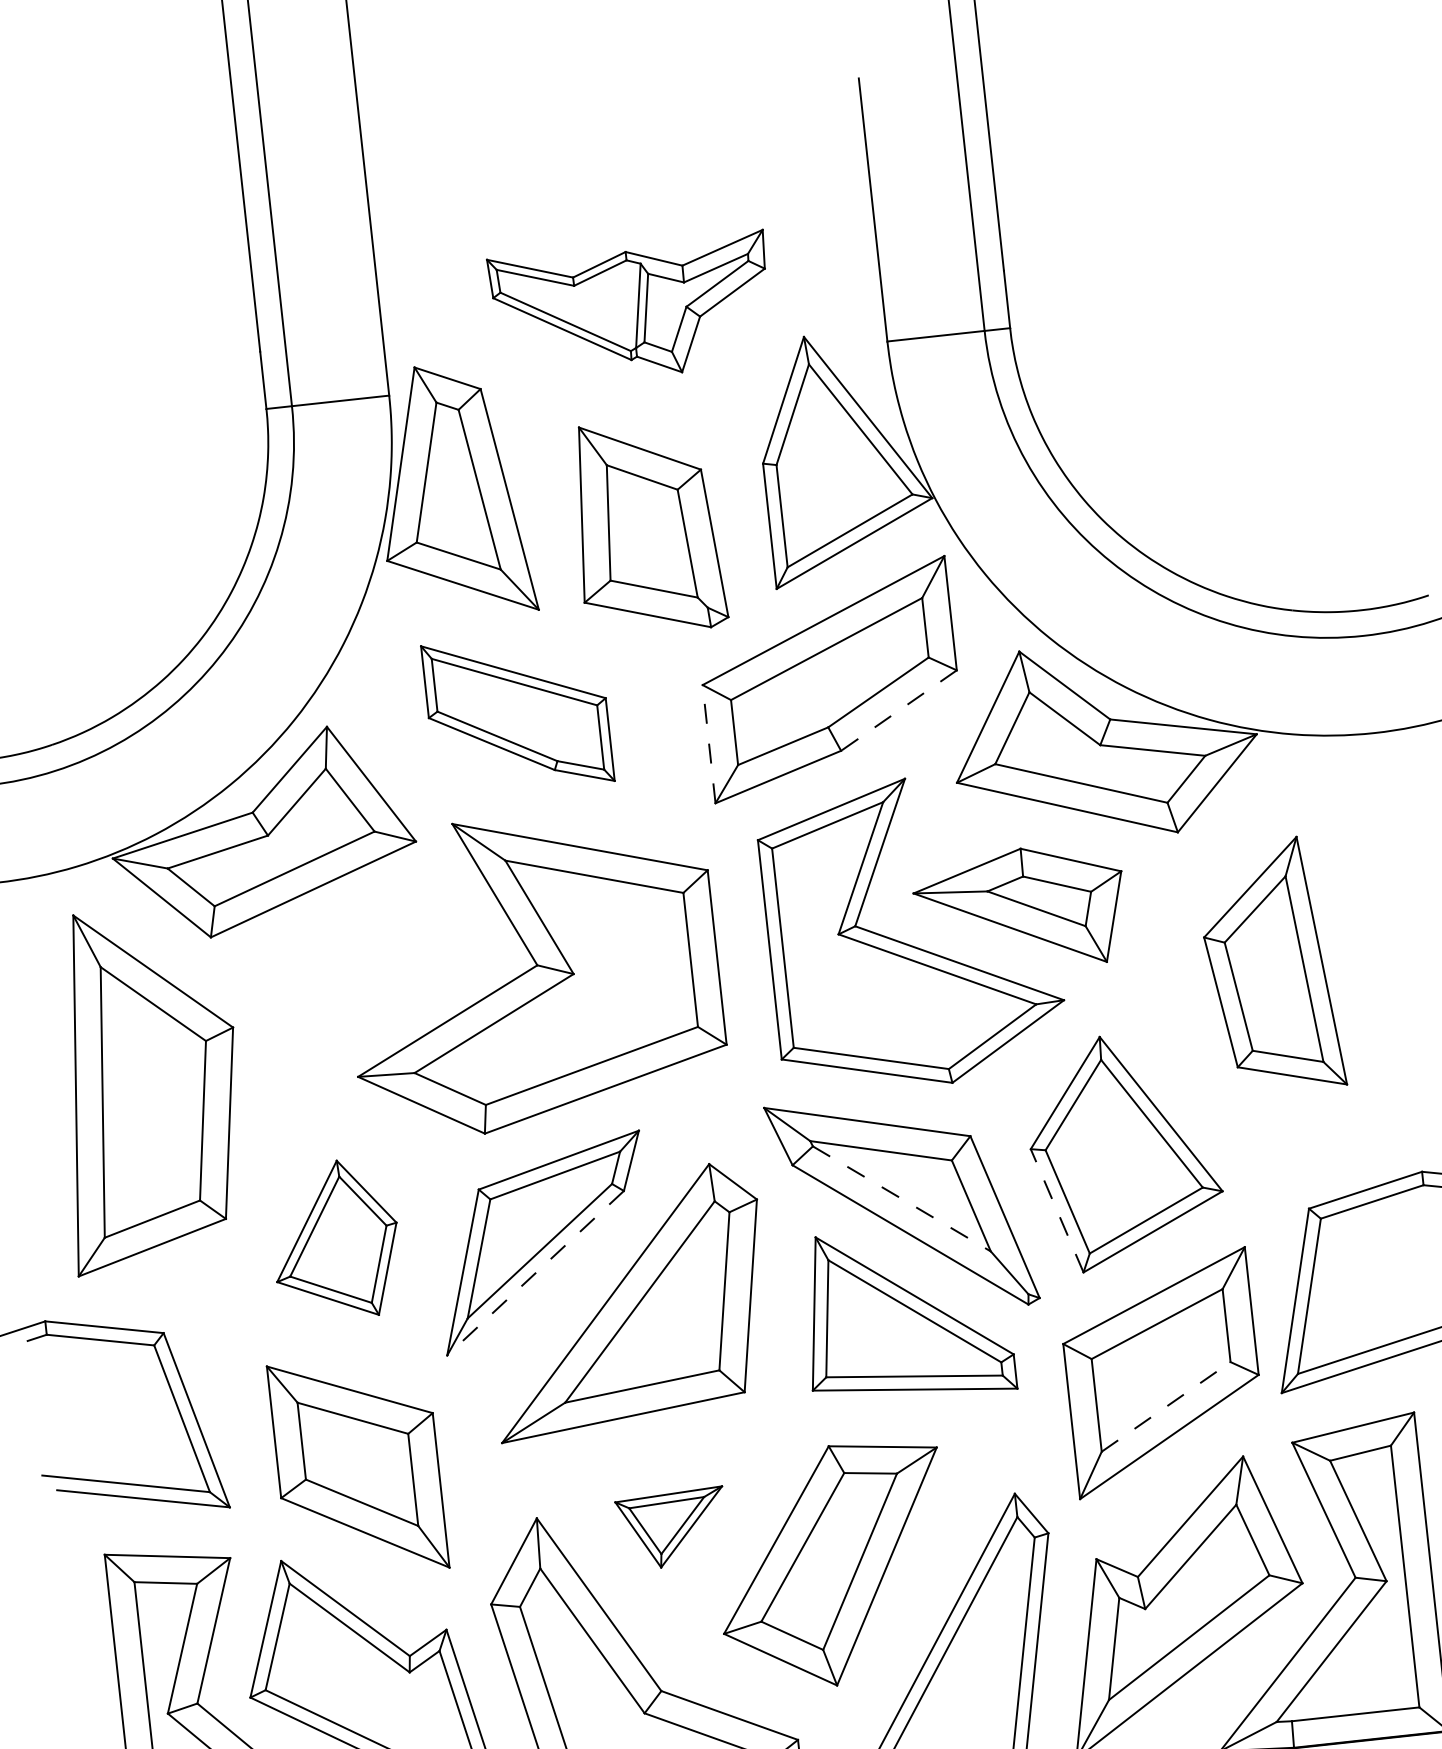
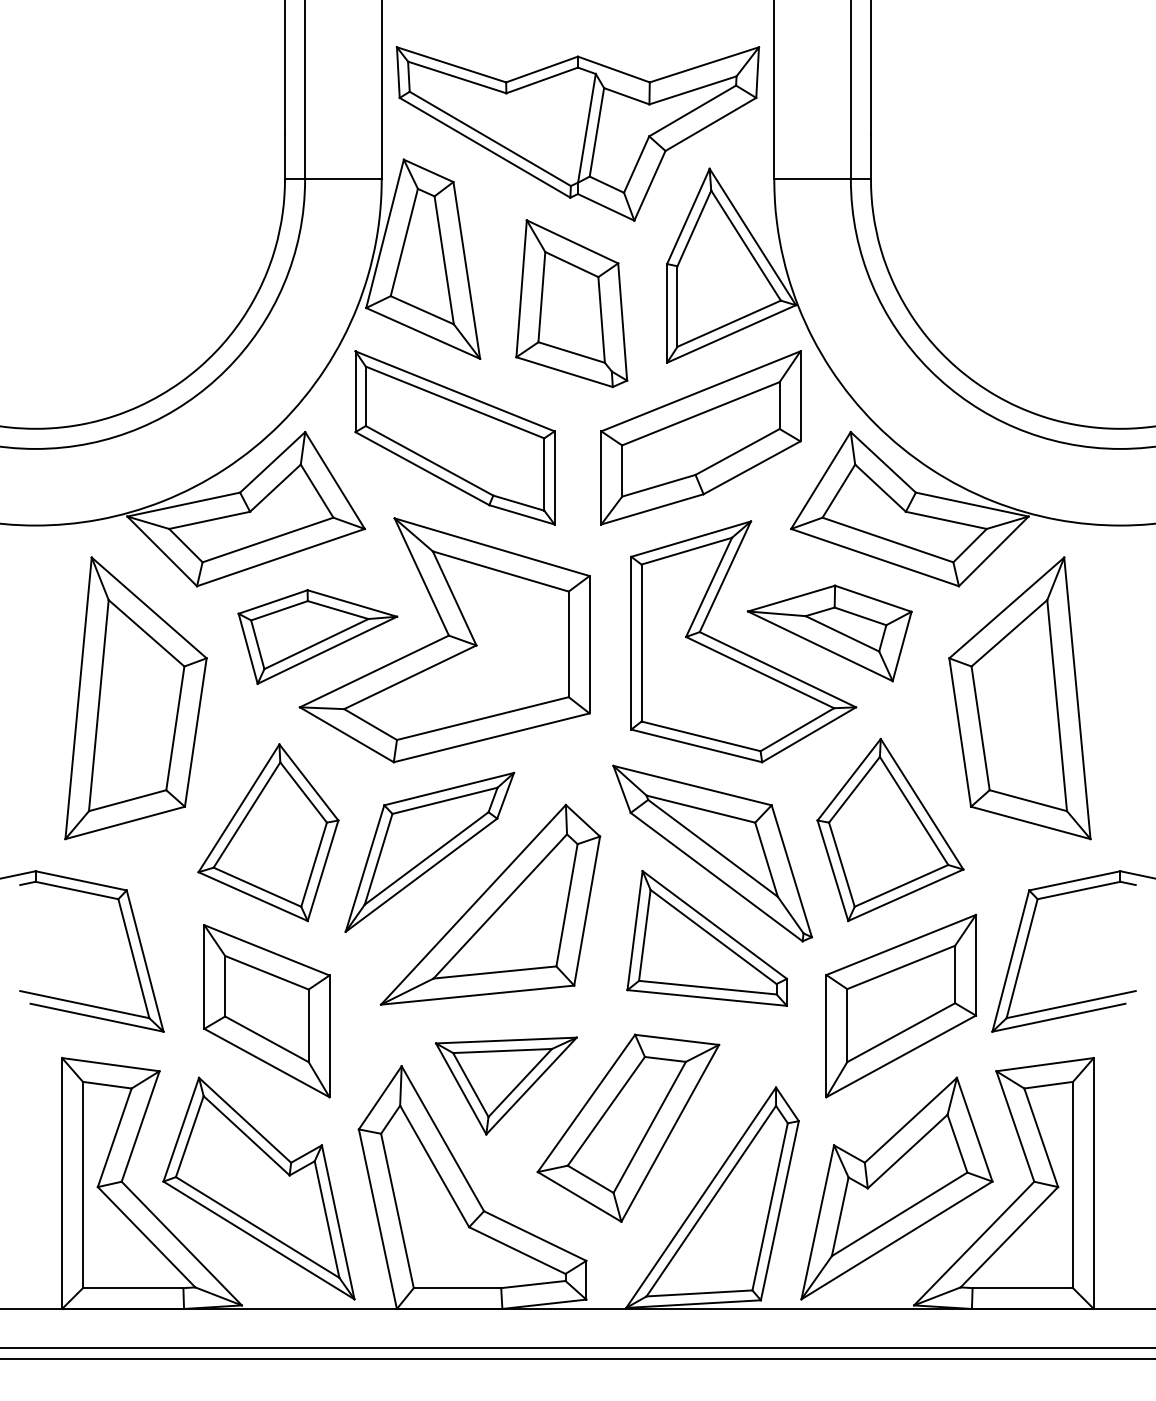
part: (631, 310) -> (577, 133), size x1.67
line: (898, 711) -> (751, 468), dashed -> solid
part: (517, 713) -> (454, 437), size x1.43
line: (709, 743) -> (601, 477), dashed -> solid
part: (1270, 966) -> (1019, 698), size x1.43
part: (370, 984) -> (317, 636), added
line: (901, 1199) -> (712, 848), dashed -> solid
line: (1056, 1210) -> (832, 870), dashed -> solid
part: (335, 1240) -> (268, 832), size x1.43
line: (535, 1273) -> (421, 875), dashed -> solid
line: (1166, 1406) -> (901, 1032), dashed -> solid
part: (672, 1528) -> (506, 1085), size x1.67

